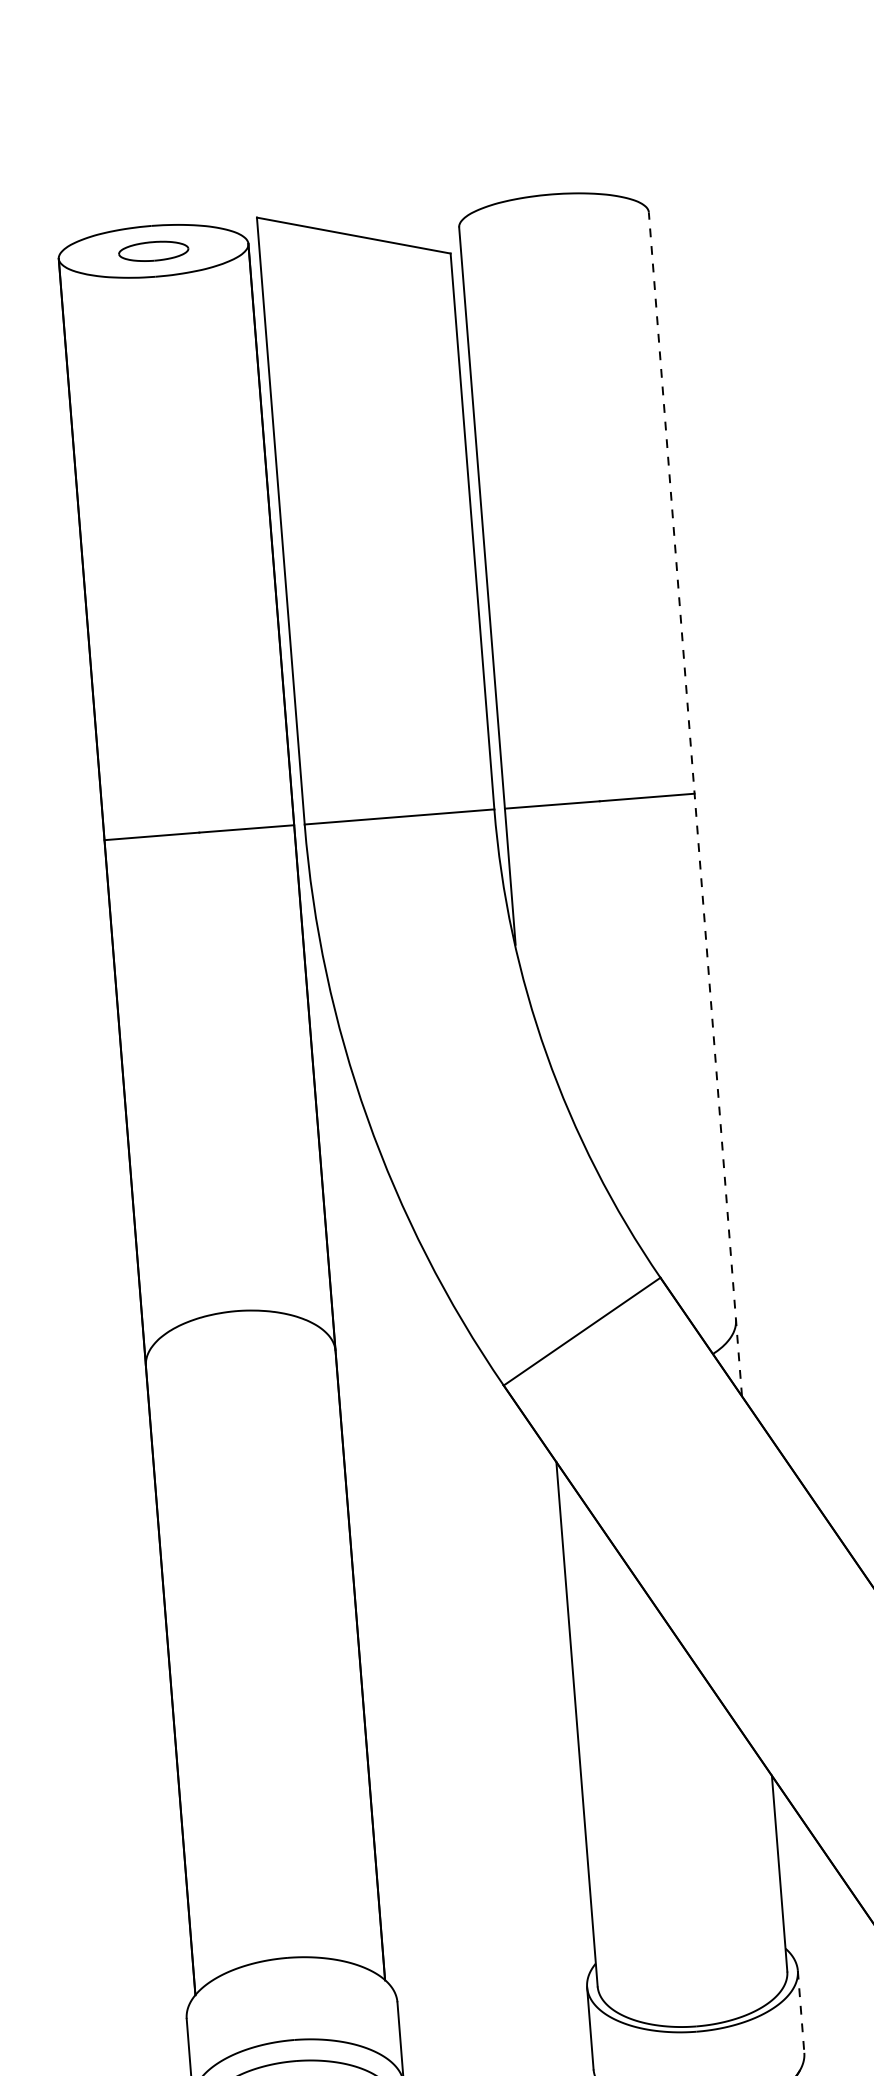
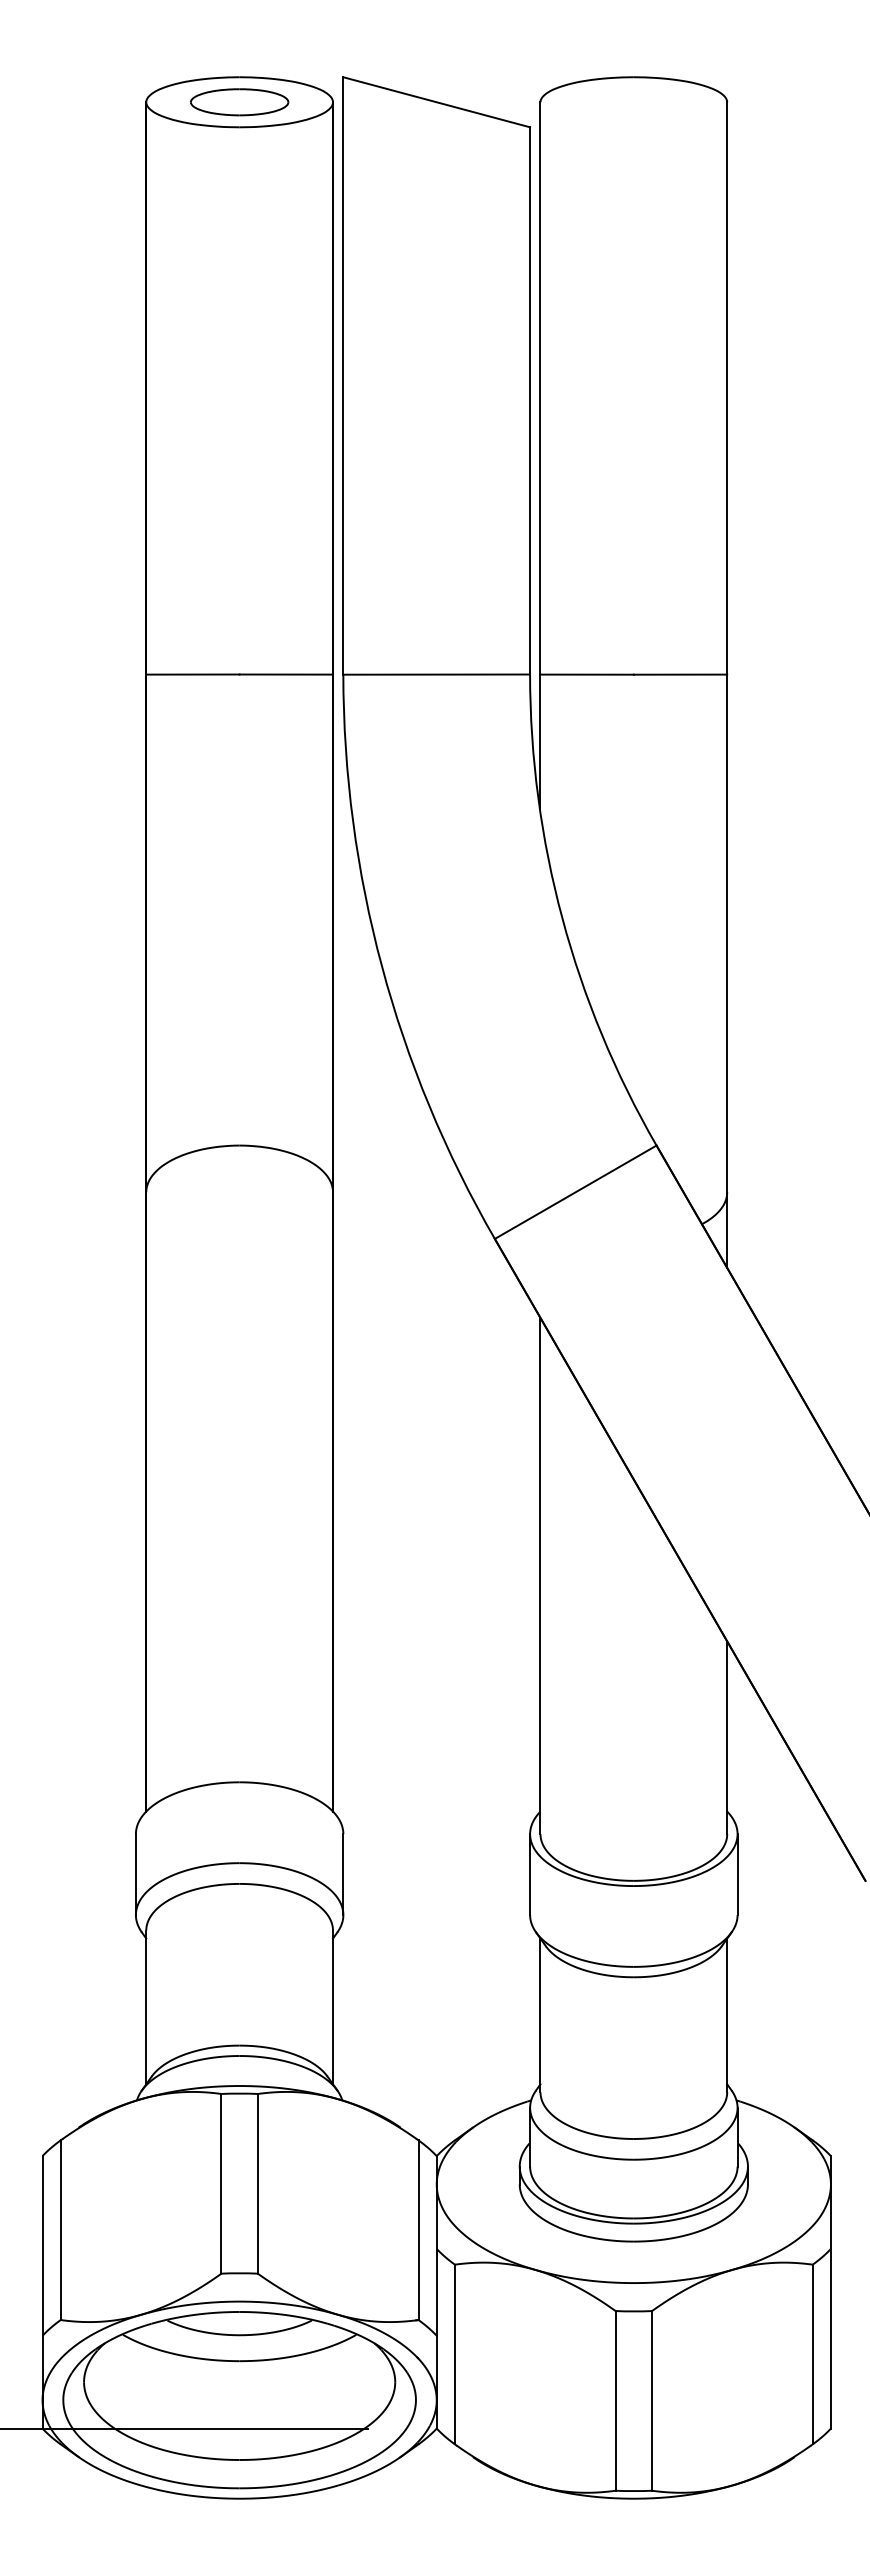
part: (153, 251) -> (239, 102), size x1.43
line: (695, 804) -> (727, 685), dashed -> solid
line: (801, 2012) -> (737, 1875), dashed -> solid

